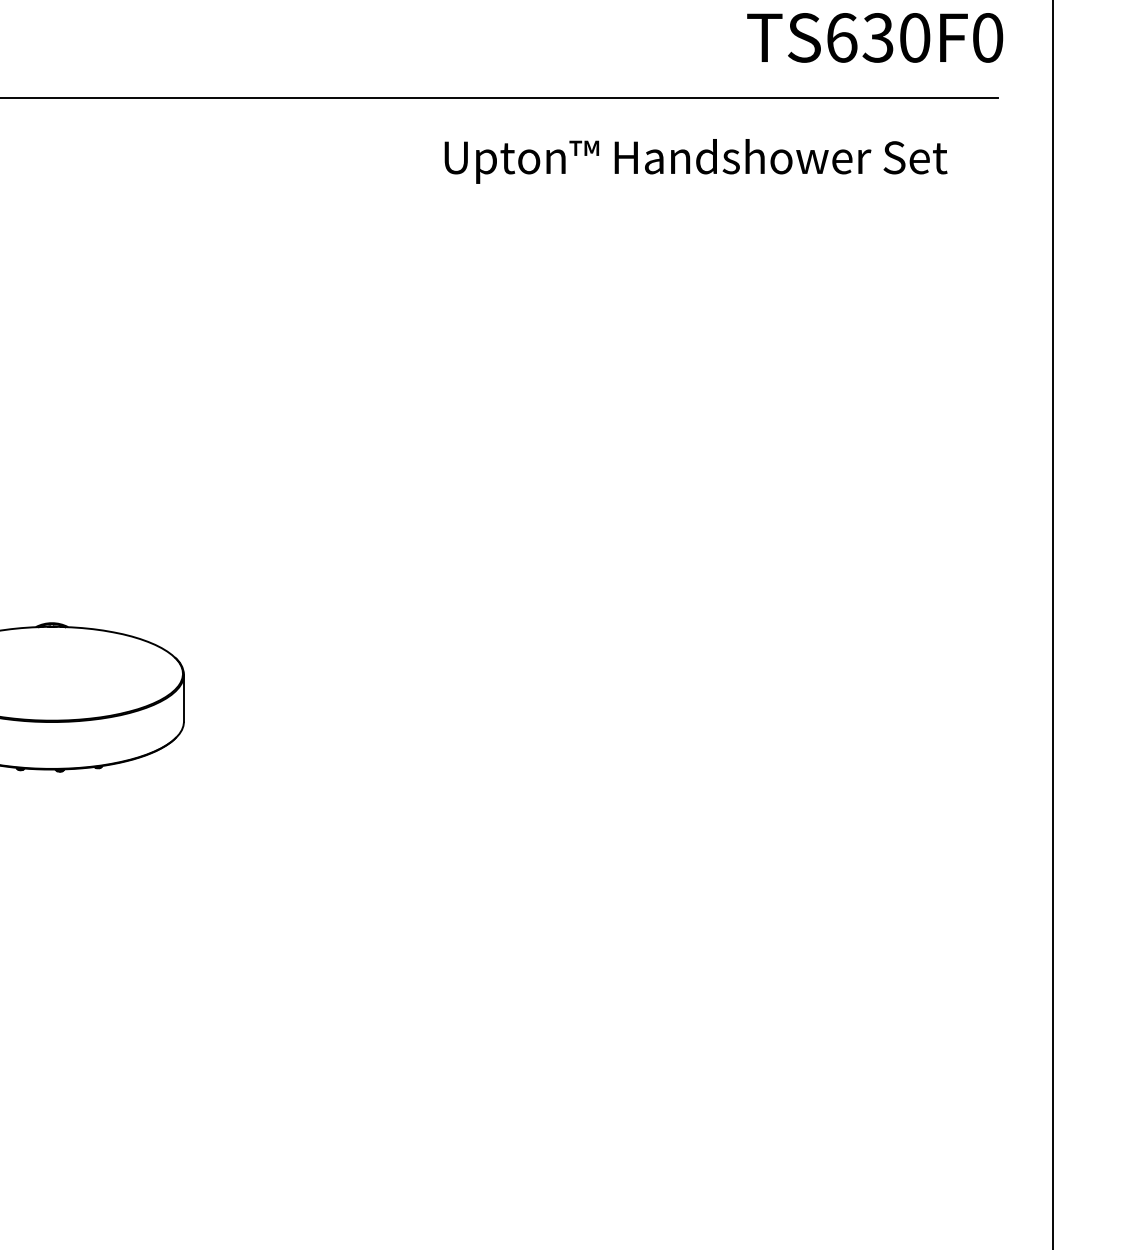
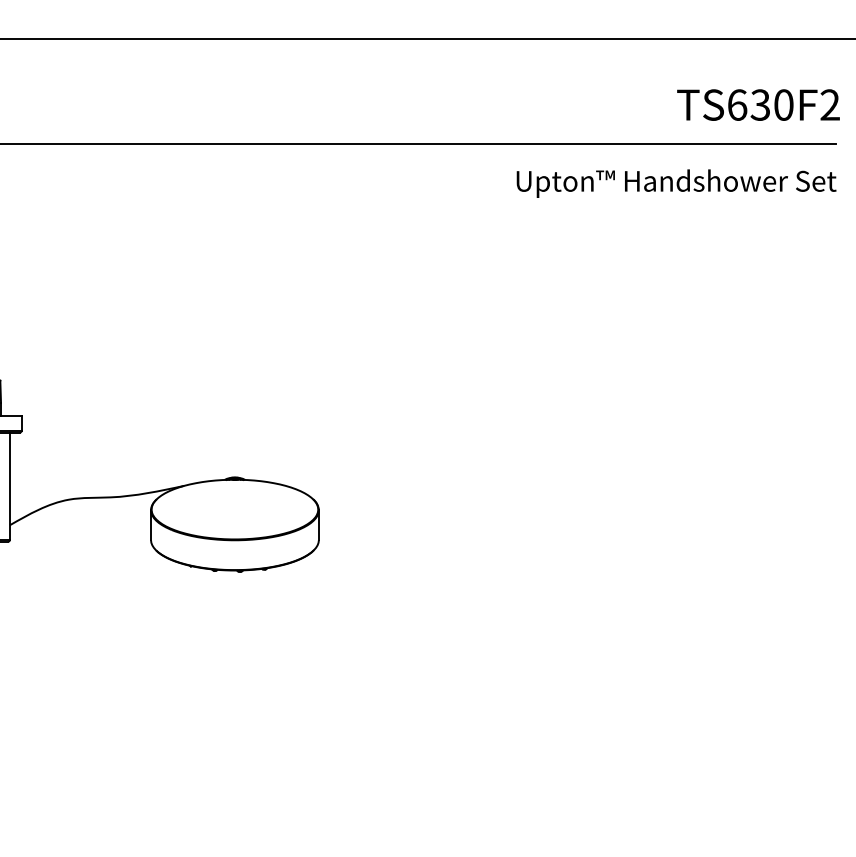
text: (986, 36) -> (829, 104), TS630F0 -> TS630F2
text: (695, 161) -> (676, 183), moved

